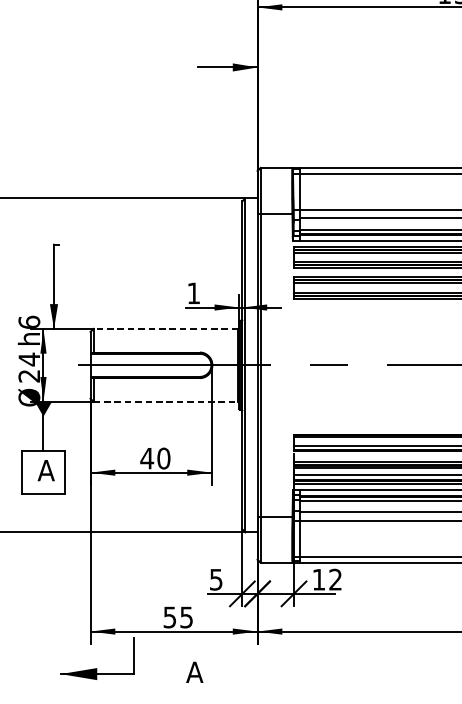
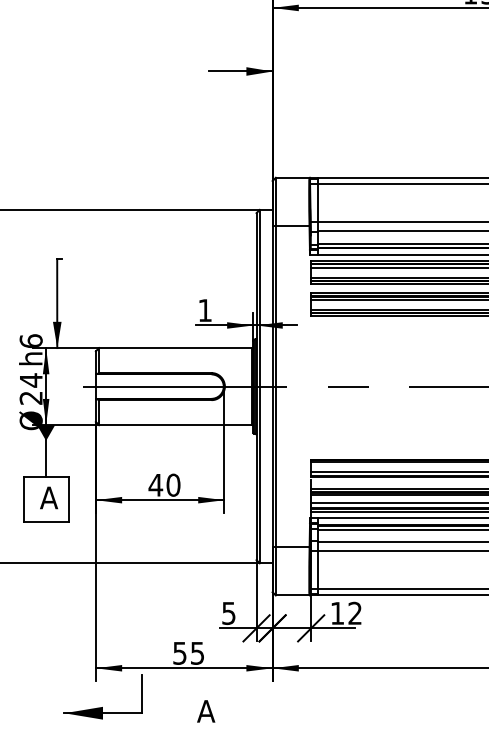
line: (165, 329) -> (175, 348), dashed -> solid
line: (165, 402) -> (175, 425), dashed -> solid

